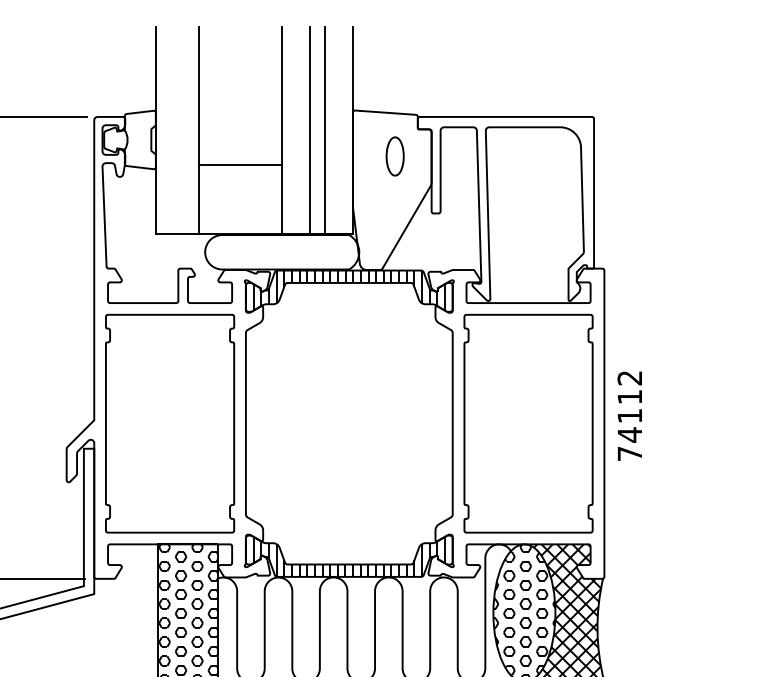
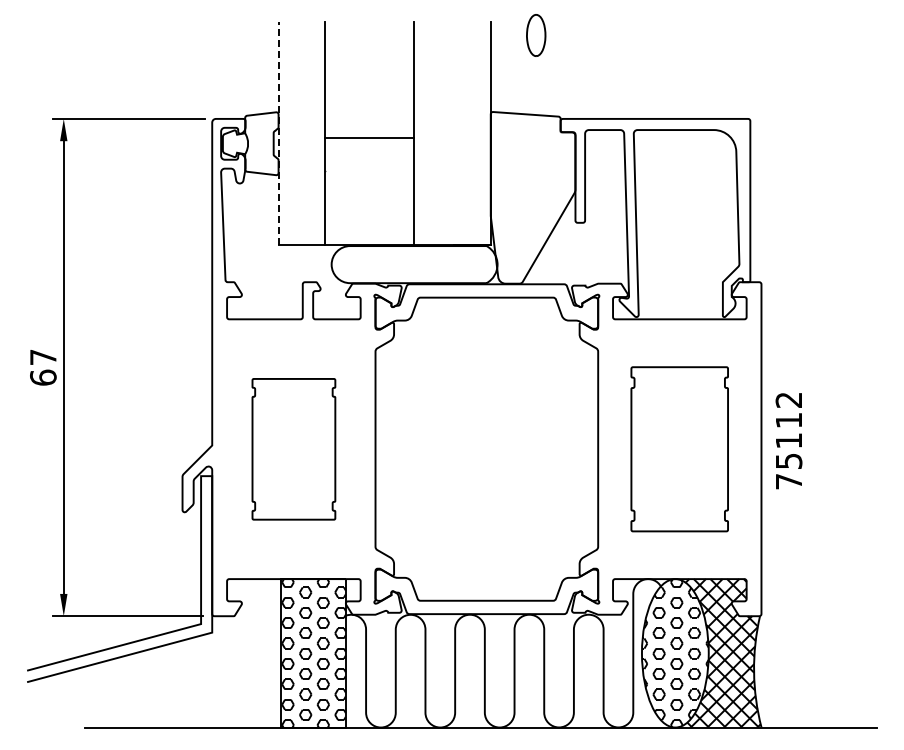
line: (155, 130) -> (278, 133), solid -> dashed
line: (309, 130) -> (444, 133), removed
line: (325, 130) -> (461, 133), removed
part: (395, 156) -> (536, 35), moved
line: (240, 164) -> (369, 137), moved
hatch: (345, 290) -> (482, 305), removed
part: (169, 423) -> (293, 449), size x0.6
part: (528, 423) -> (679, 449), size x0.7
text: (630, 434) -> (789, 460), 74112 -> 75112
hatch: (348, 556) -> (486, 592), removed

